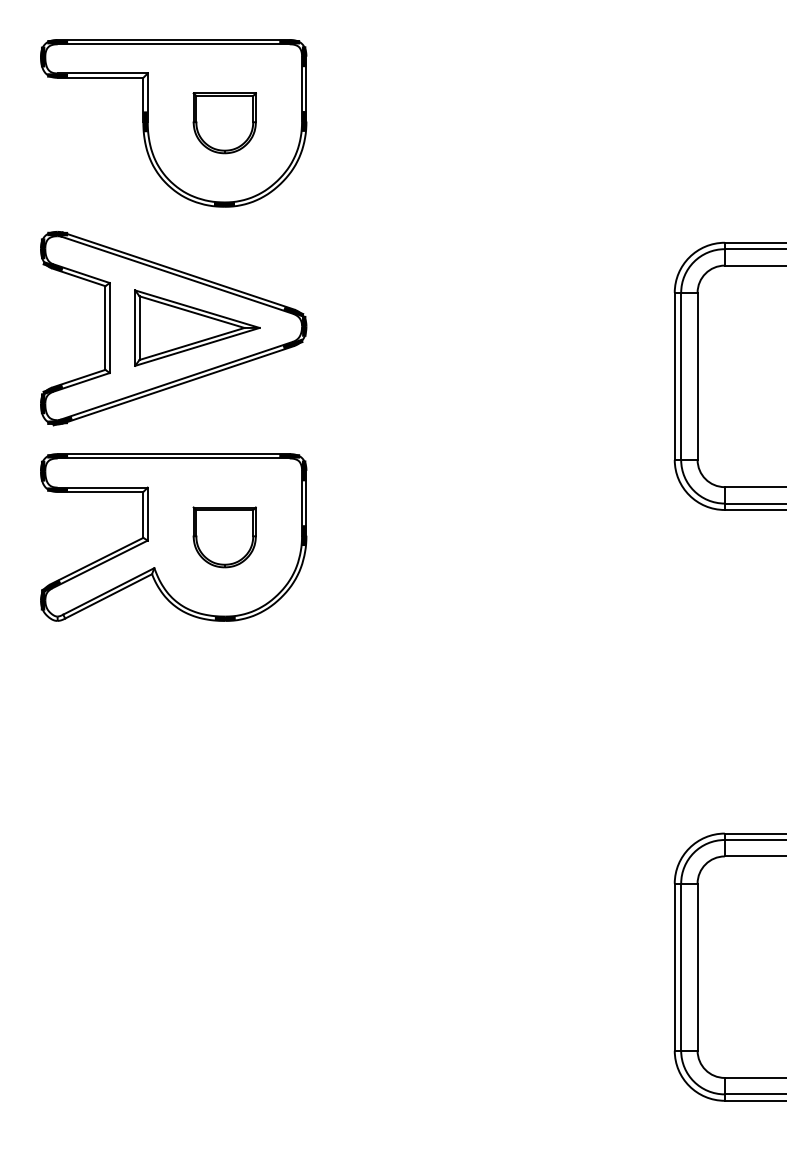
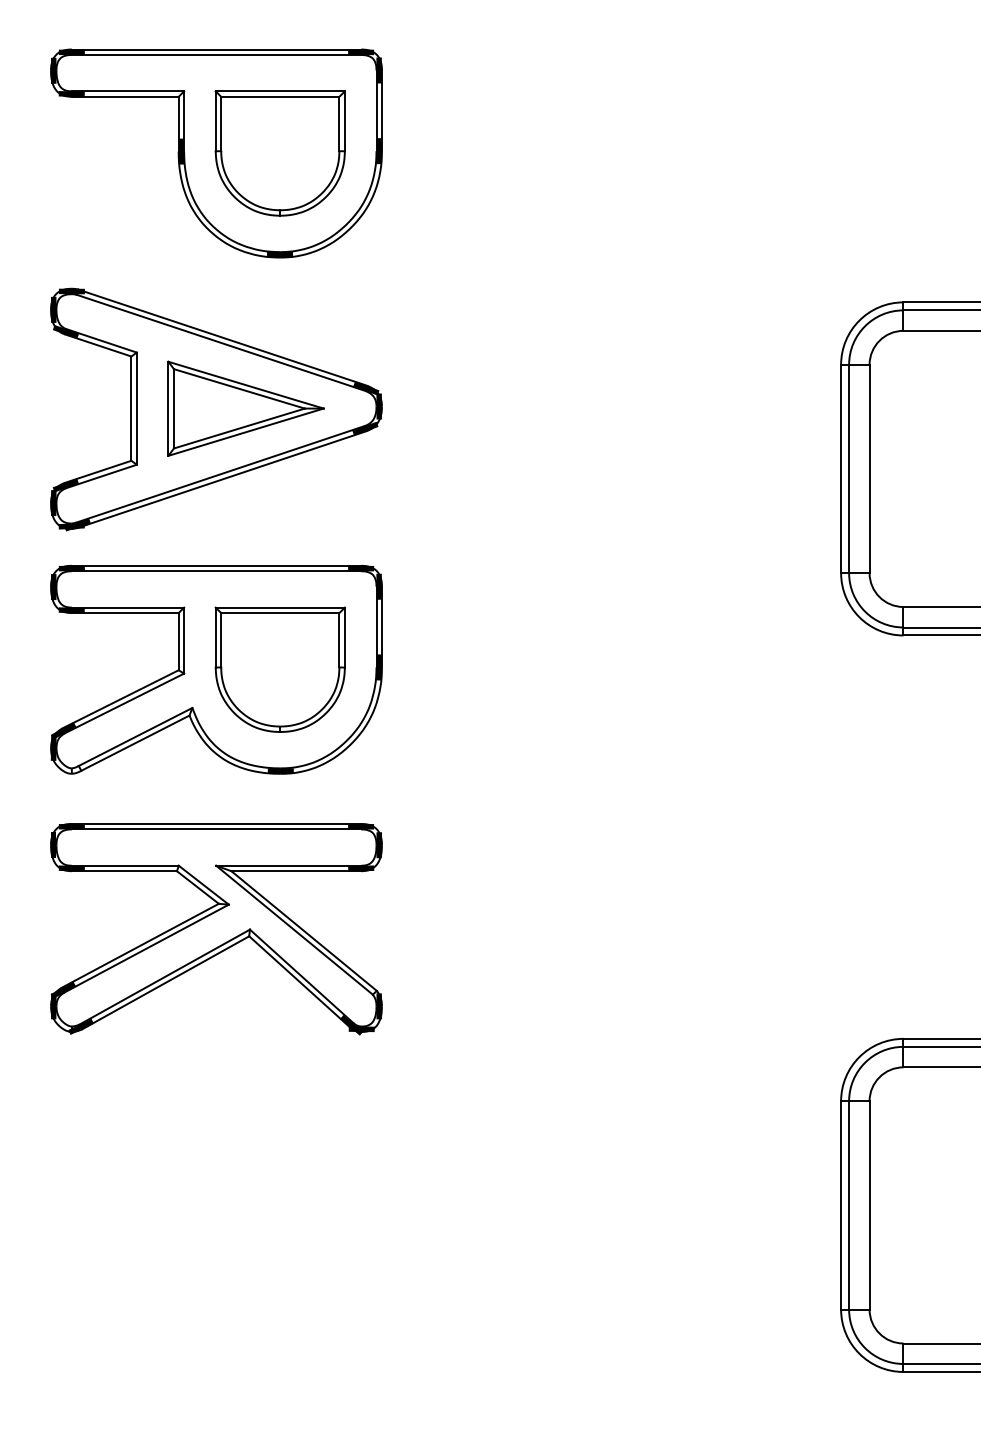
part: (224, 123) -> (279, 153), size x1.67
part: (224, 537) -> (279, 669), size x1.67
part: (173, 745) -> (216, 929), added

